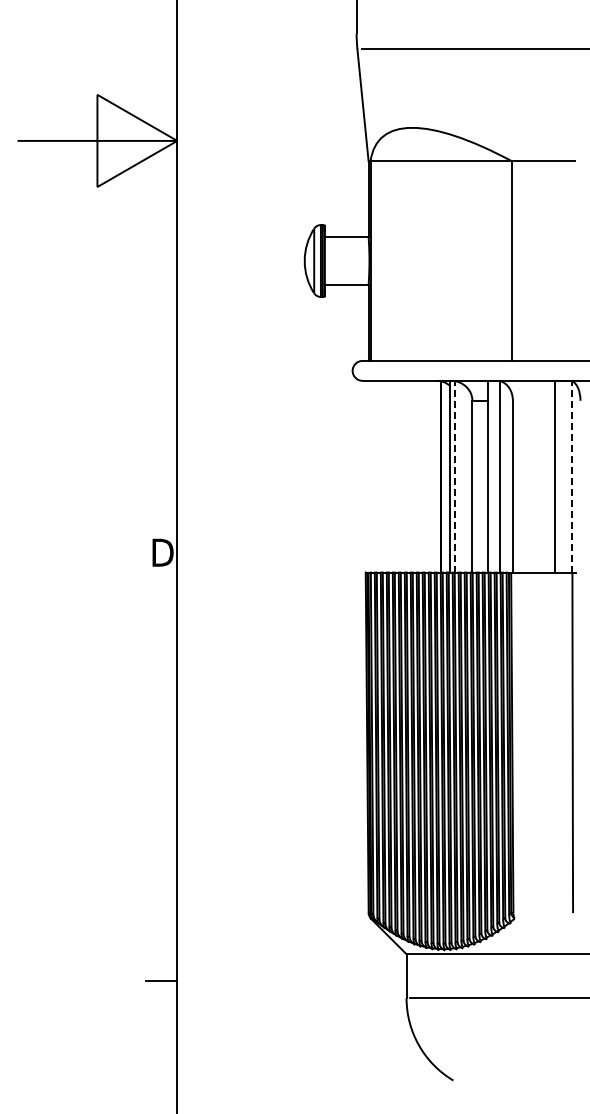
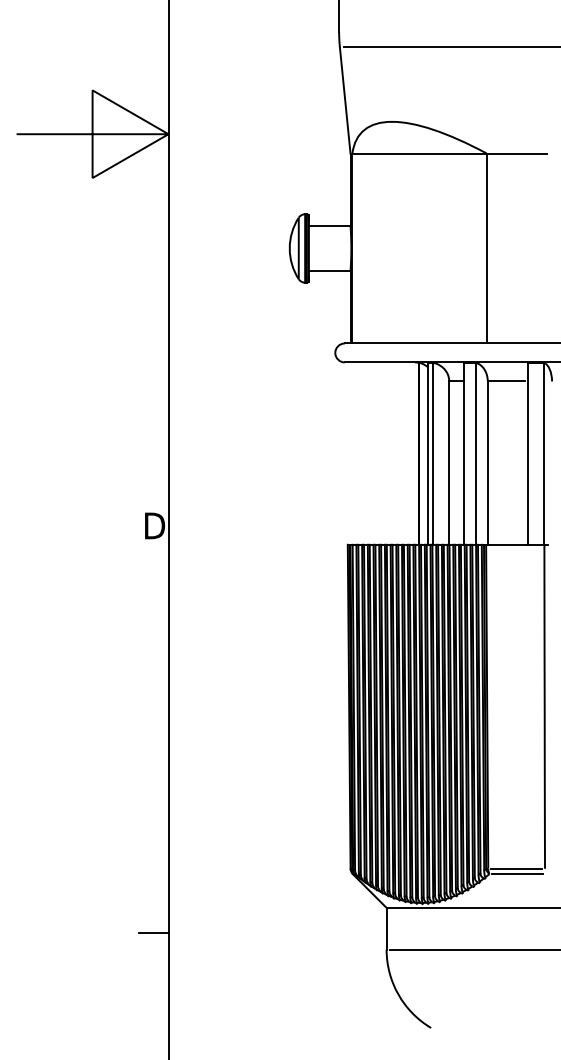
line: (533, 400) -> (507, 381), added
line: (455, 476) -> (433, 453), dashed -> solid
line: (572, 476) -> (544, 453), dashed -> solid
line: (542, 913) -> (515, 869), added
line: (543, 918) -> (516, 873), added

